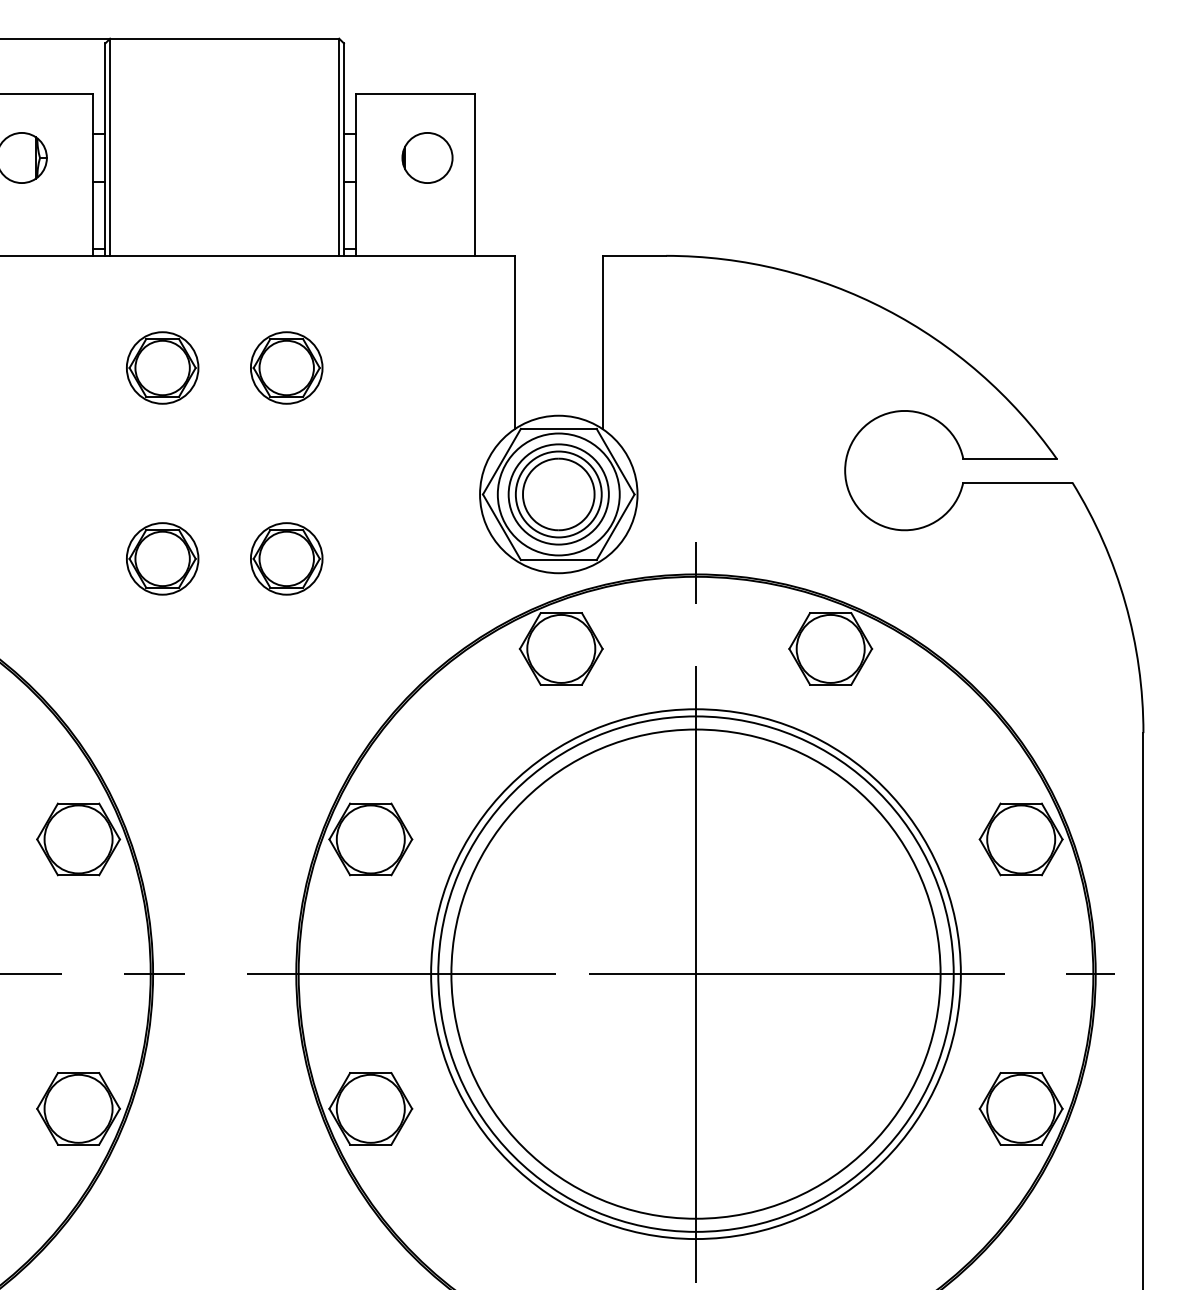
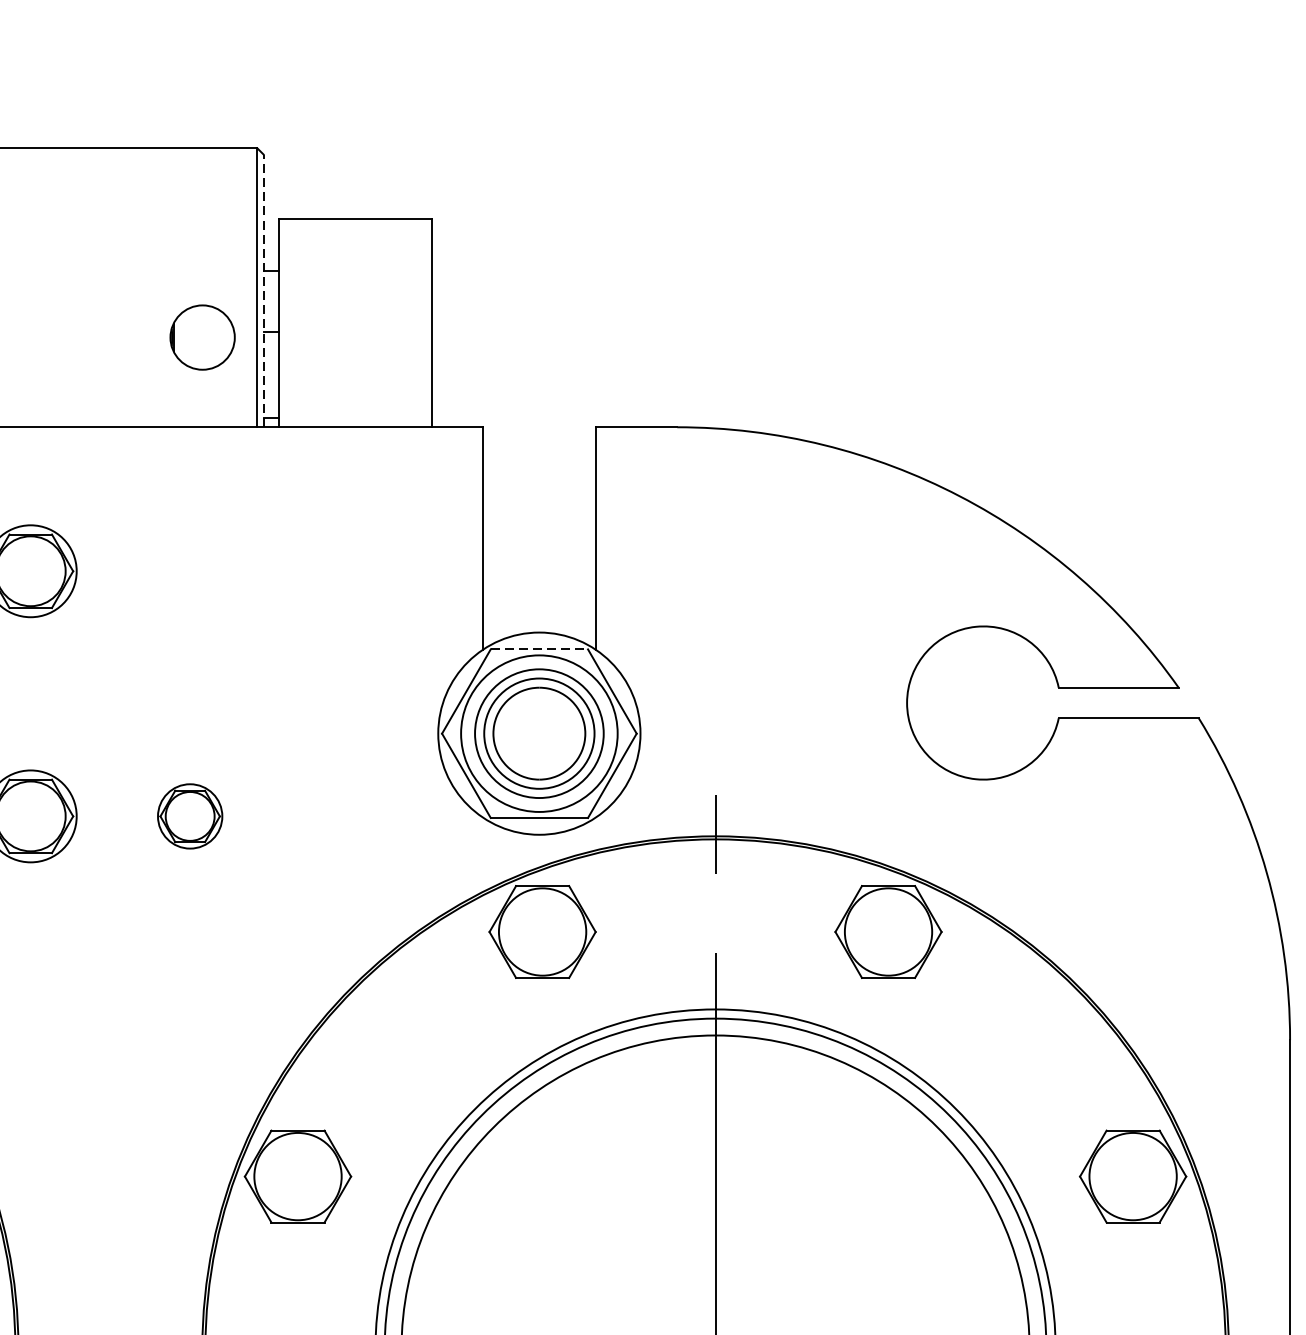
line: (344, 149) -> (264, 290), solid -> dashed
circle: (427, 157) -> (202, 336), moved
part: (286, 367) -> (189, 570), removed
line: (558, 428) -> (539, 648), solid -> dashed
part: (286, 558) -> (189, 815), size x0.7

